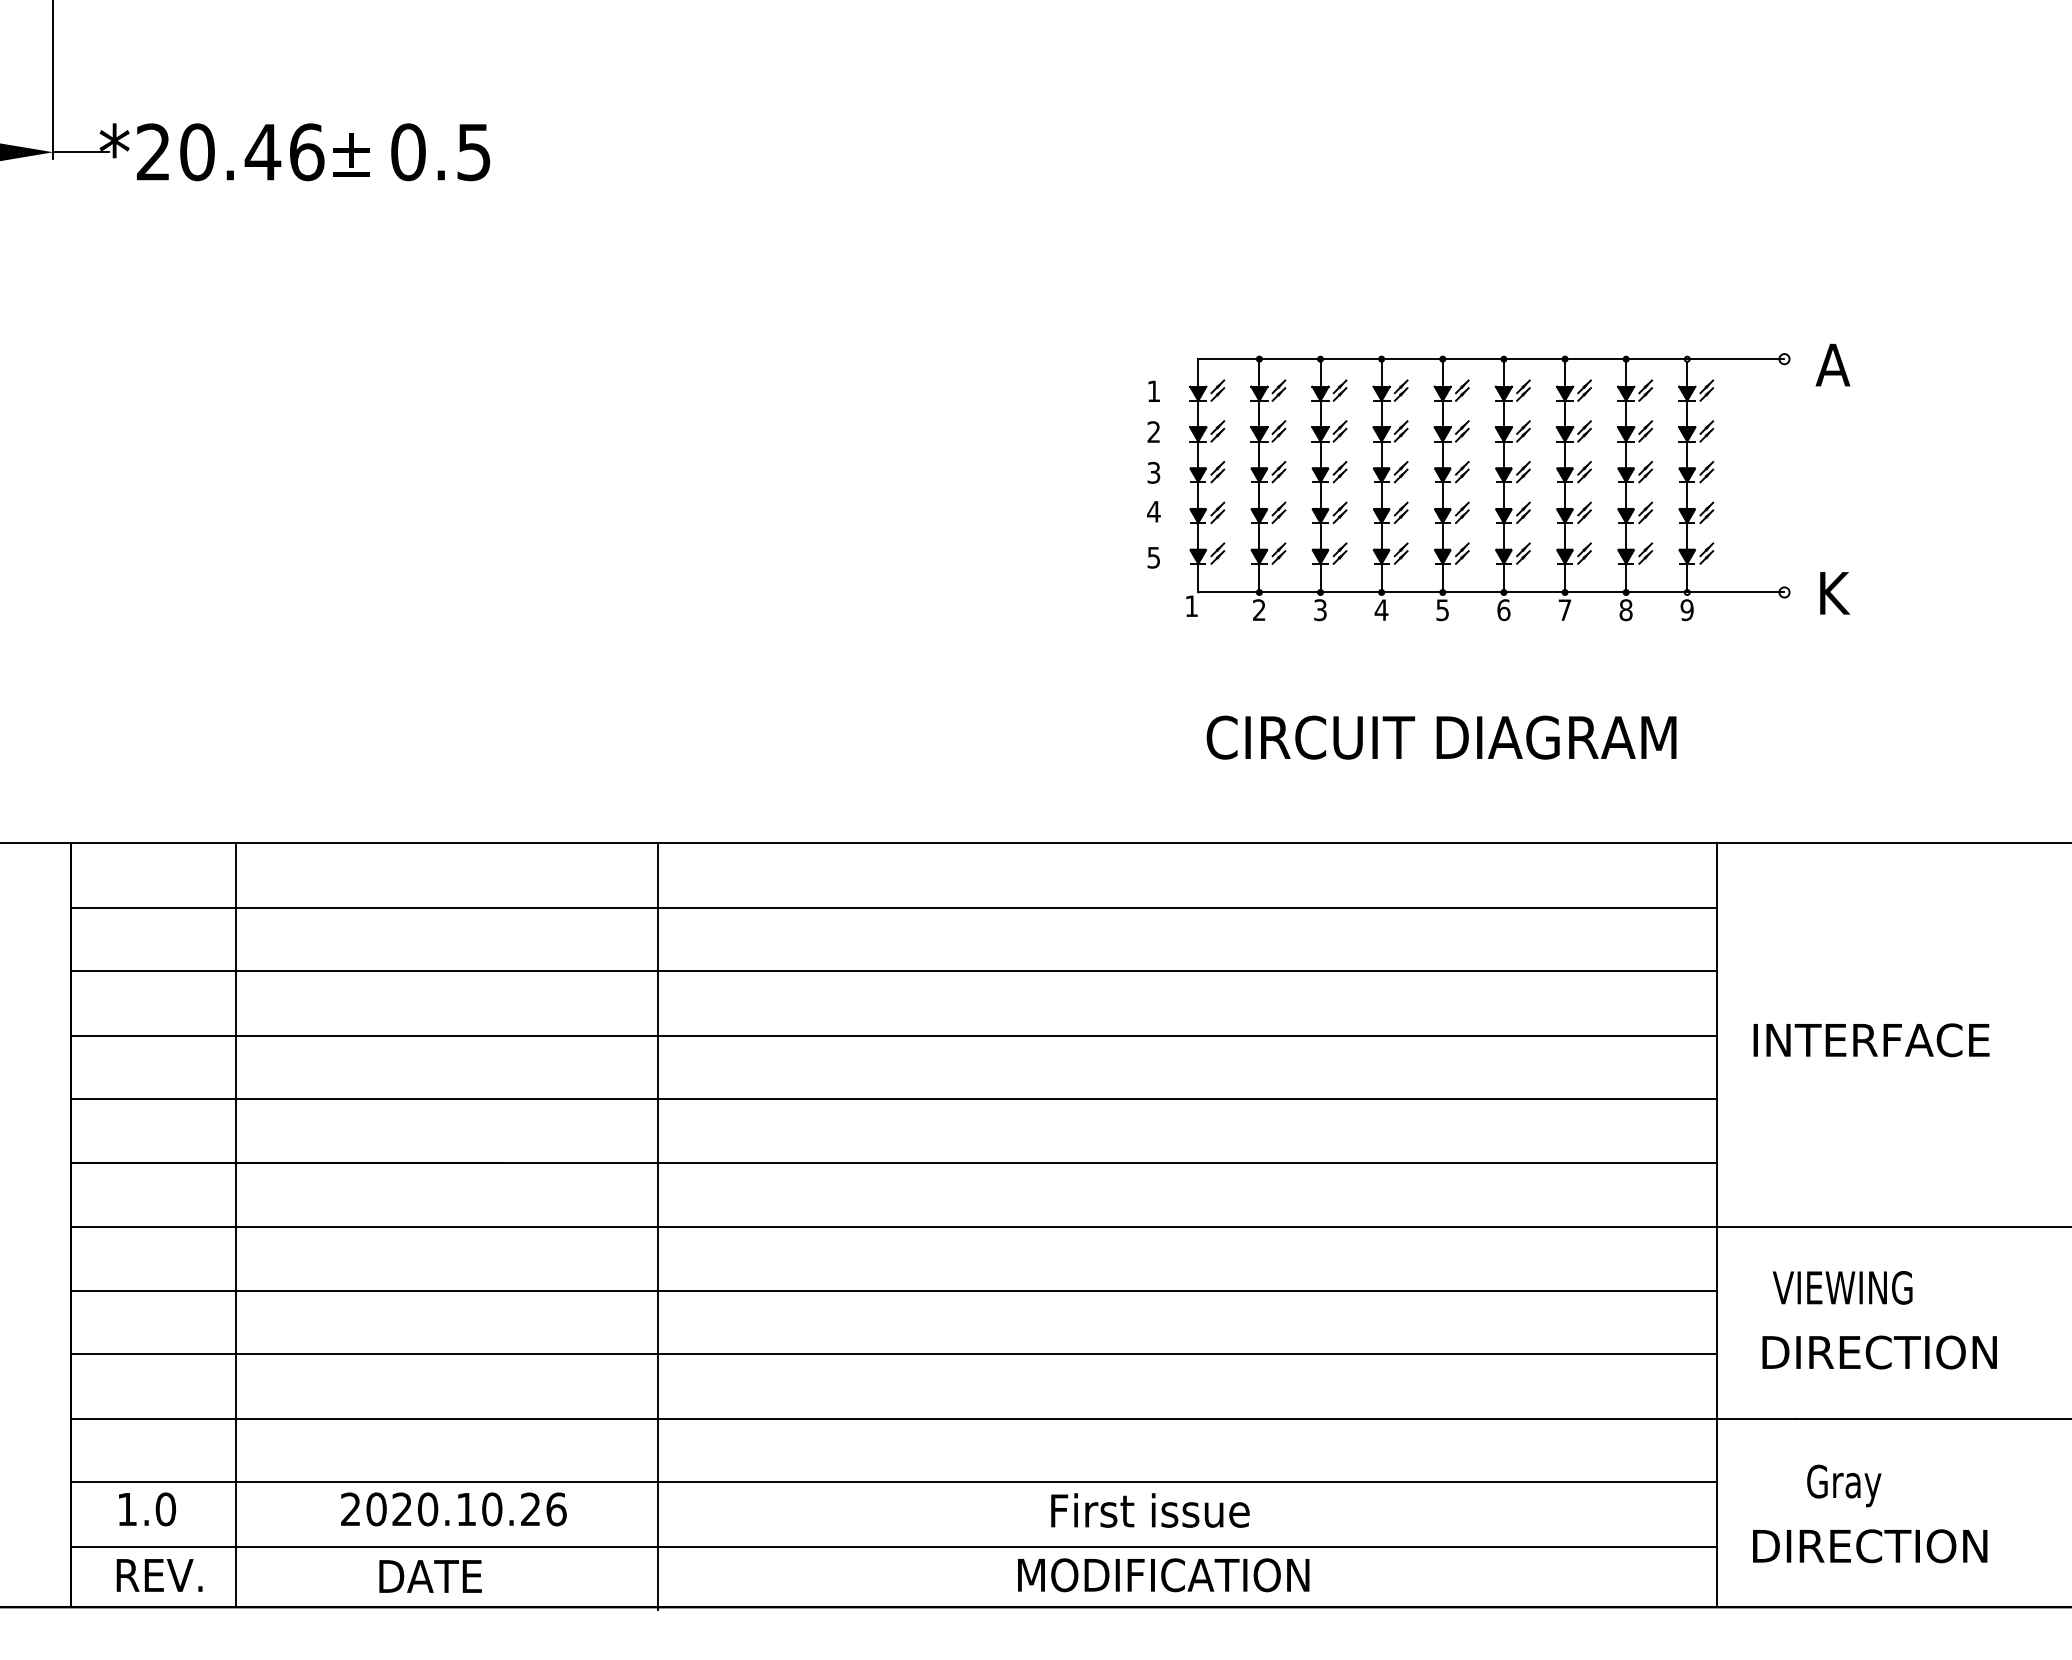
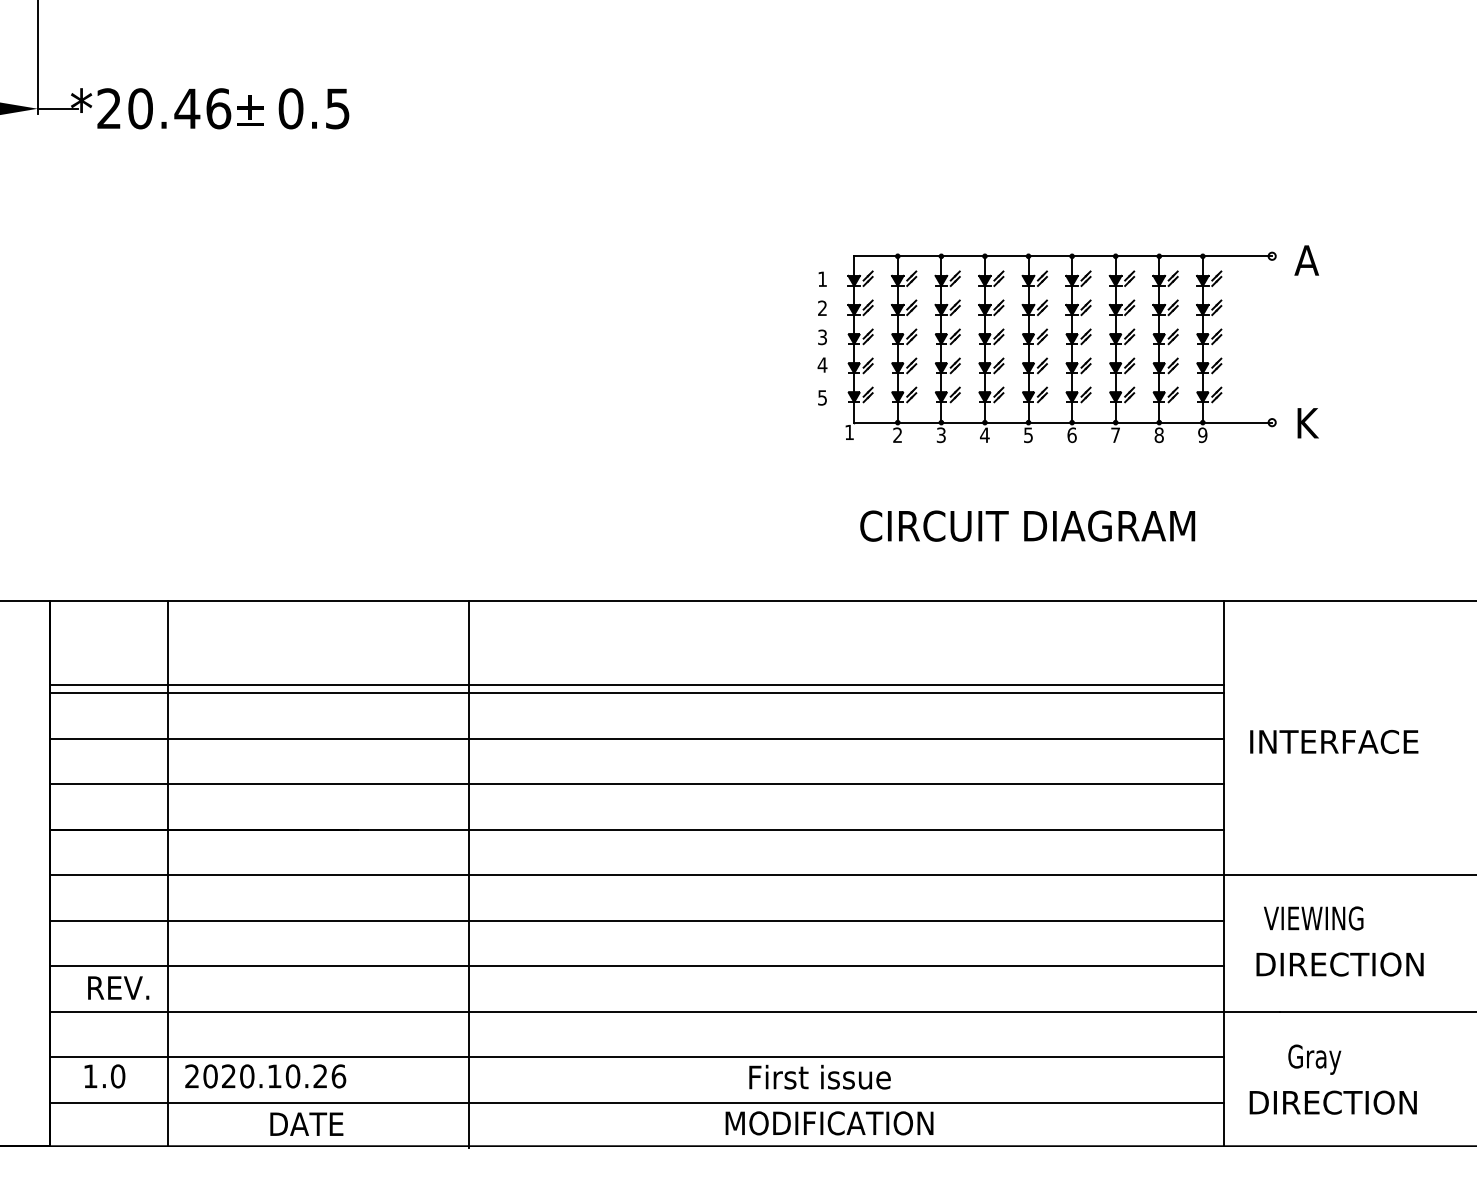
line: (893, 907) -> (636, 684), moved
text: (453, 1509) -> (265, 1076), moved
text: (159, 1575) -> (118, 988), moved

